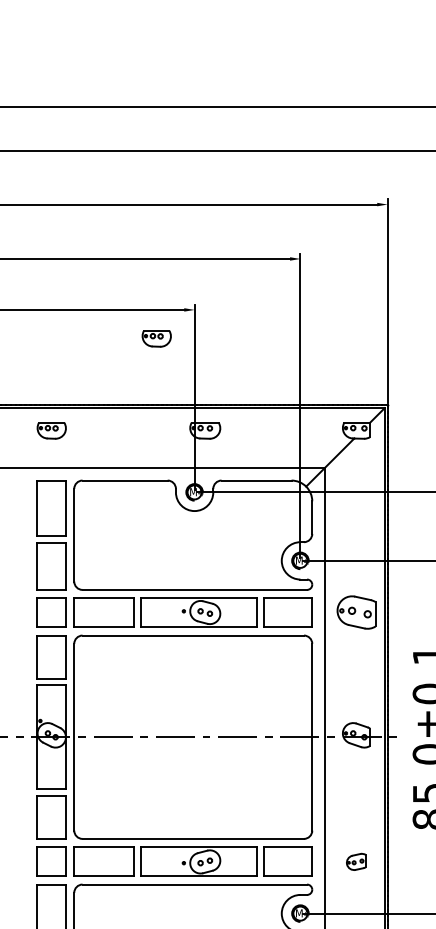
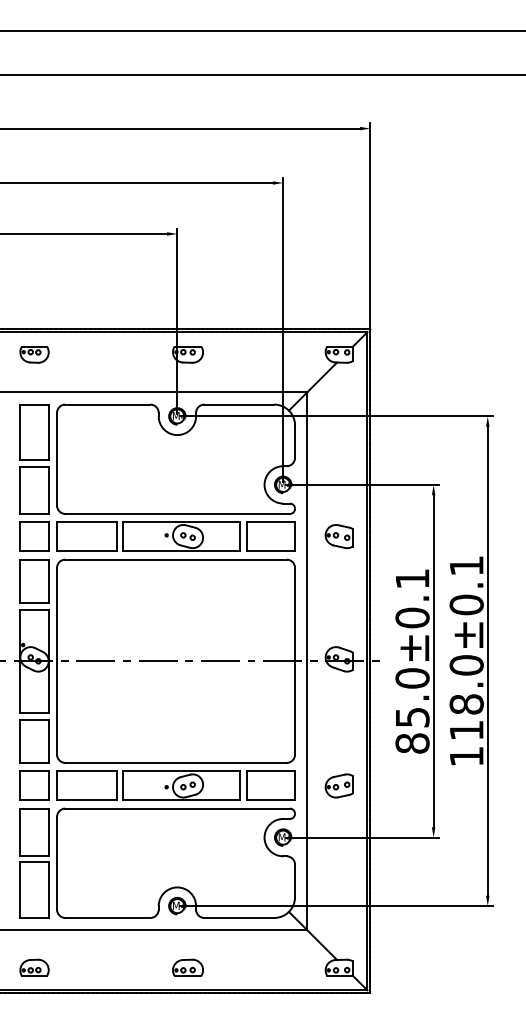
part: (156, 338) -> (139, 262), removed
part: (355, 612) -> (338, 536), size x0.71
part: (355, 861) -> (338, 785), size x1.43

